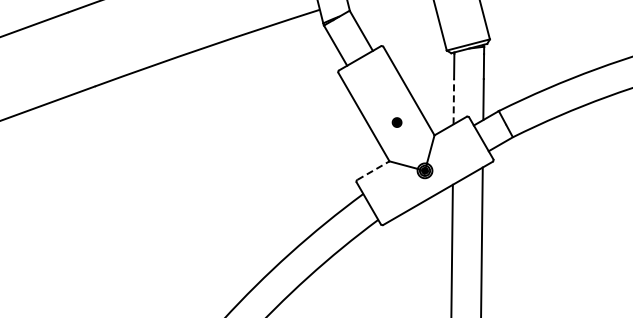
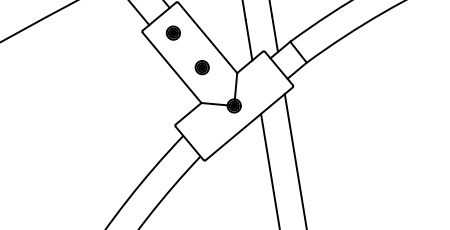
part: (371, 78) -> (172, 32), added
line: (453, 101) -> (248, 40), dashed -> solid
part: (396, 122) -> (201, 67), size x1.67
line: (373, 170) -> (188, 113), dashed -> solid

